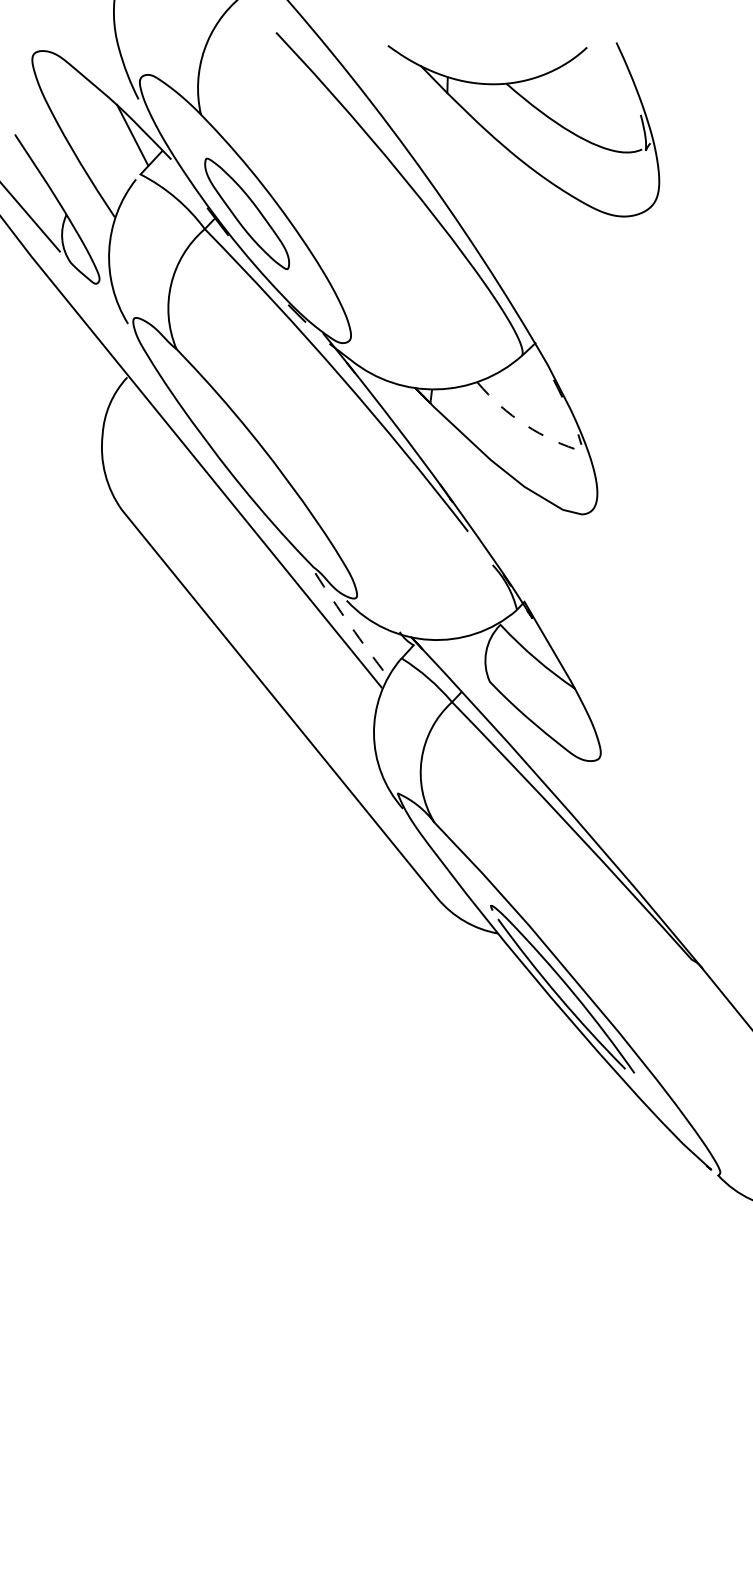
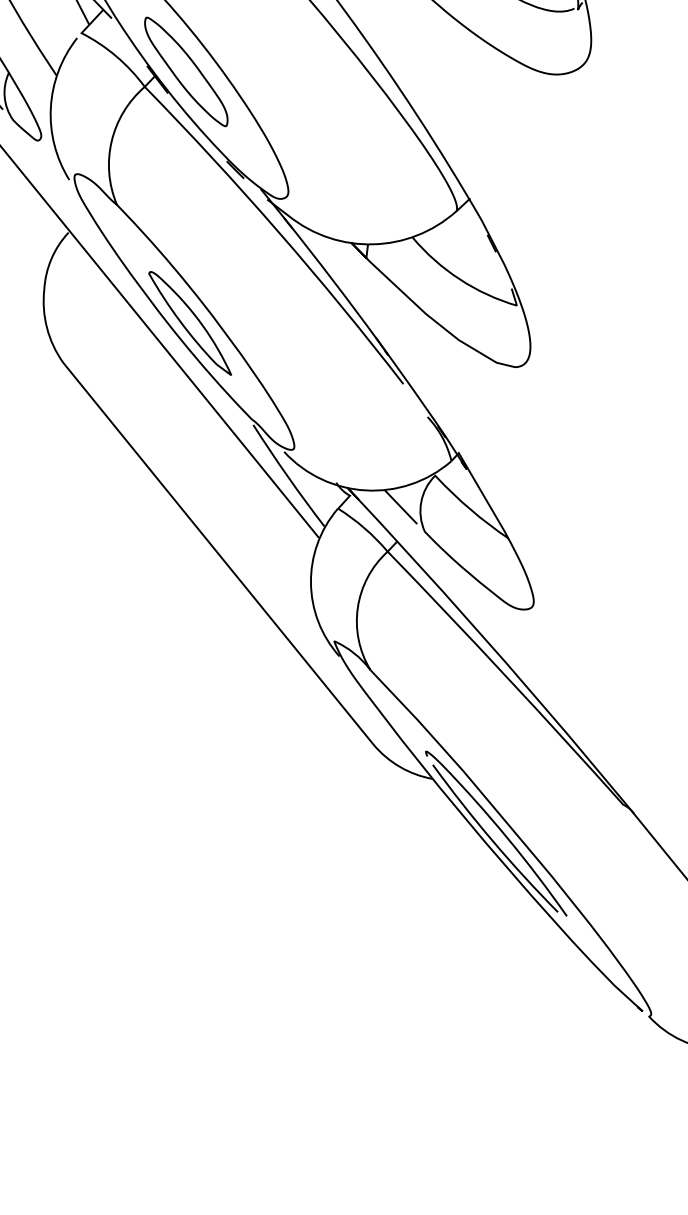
line: (533, 429) -> (467, 283), dashed -> solid
part: (250, 469) -> (189, 323), added
arc: (350, 625) -> (287, 476), dashed -> solid
line: (465, 656) -> (400, 506), added

